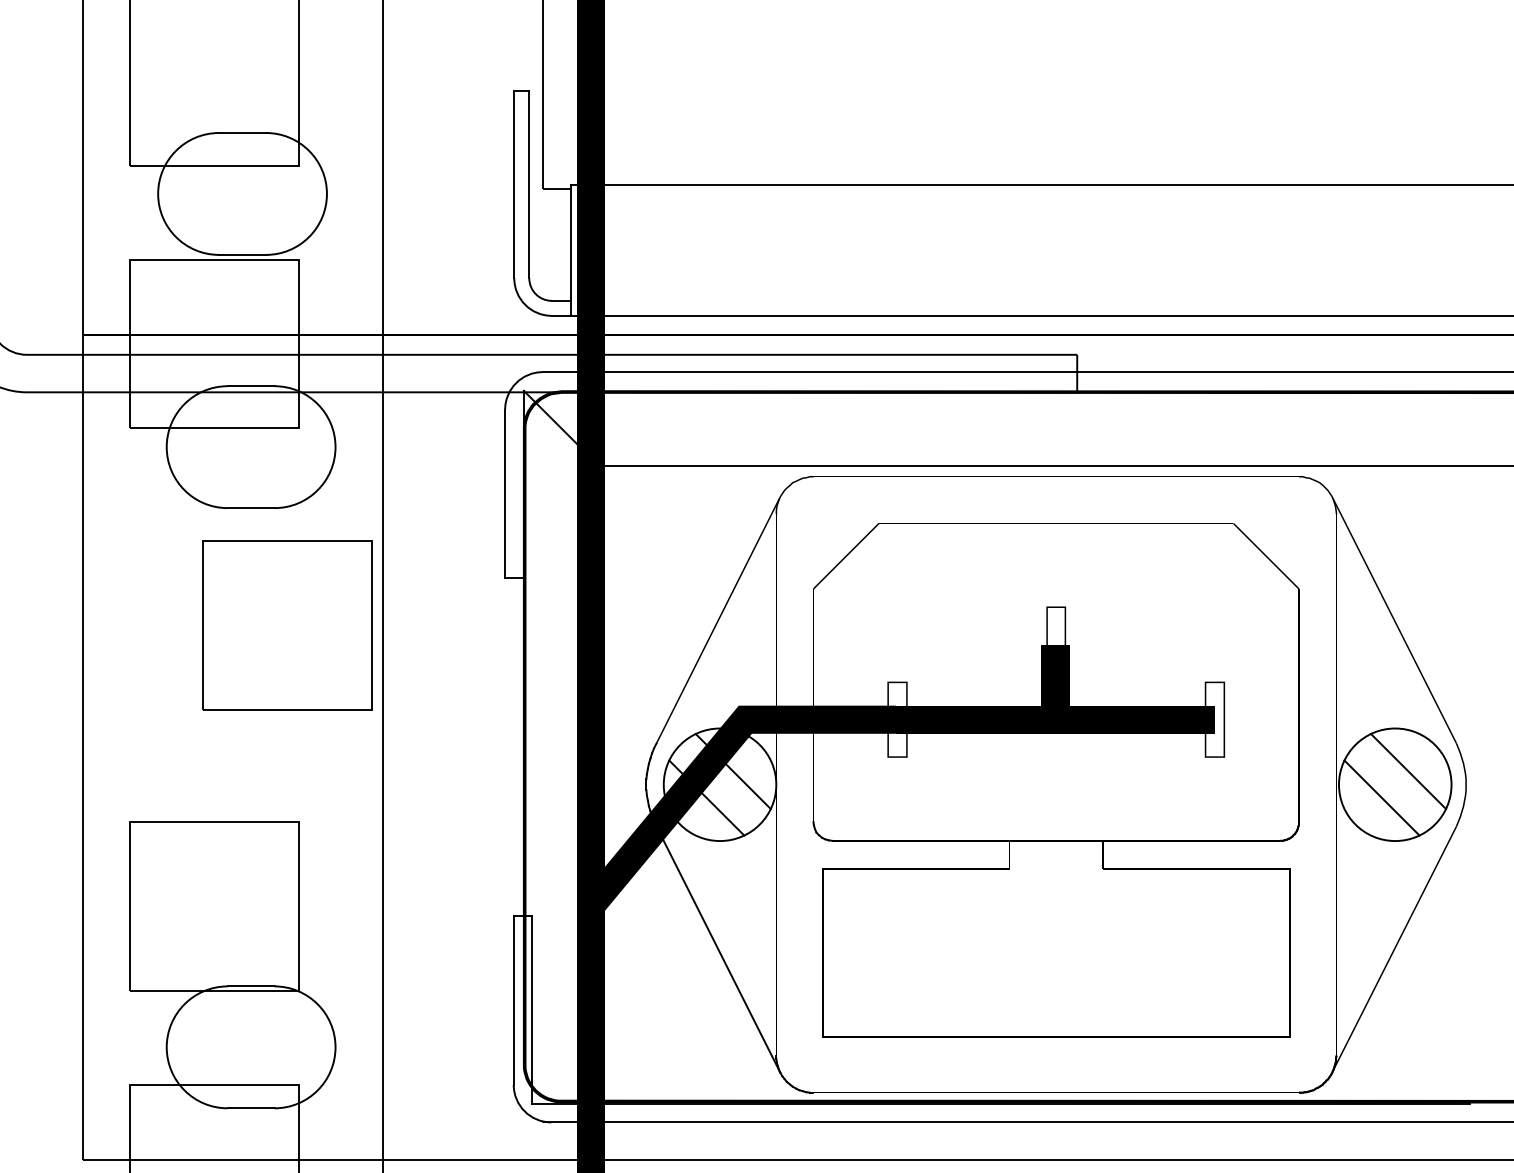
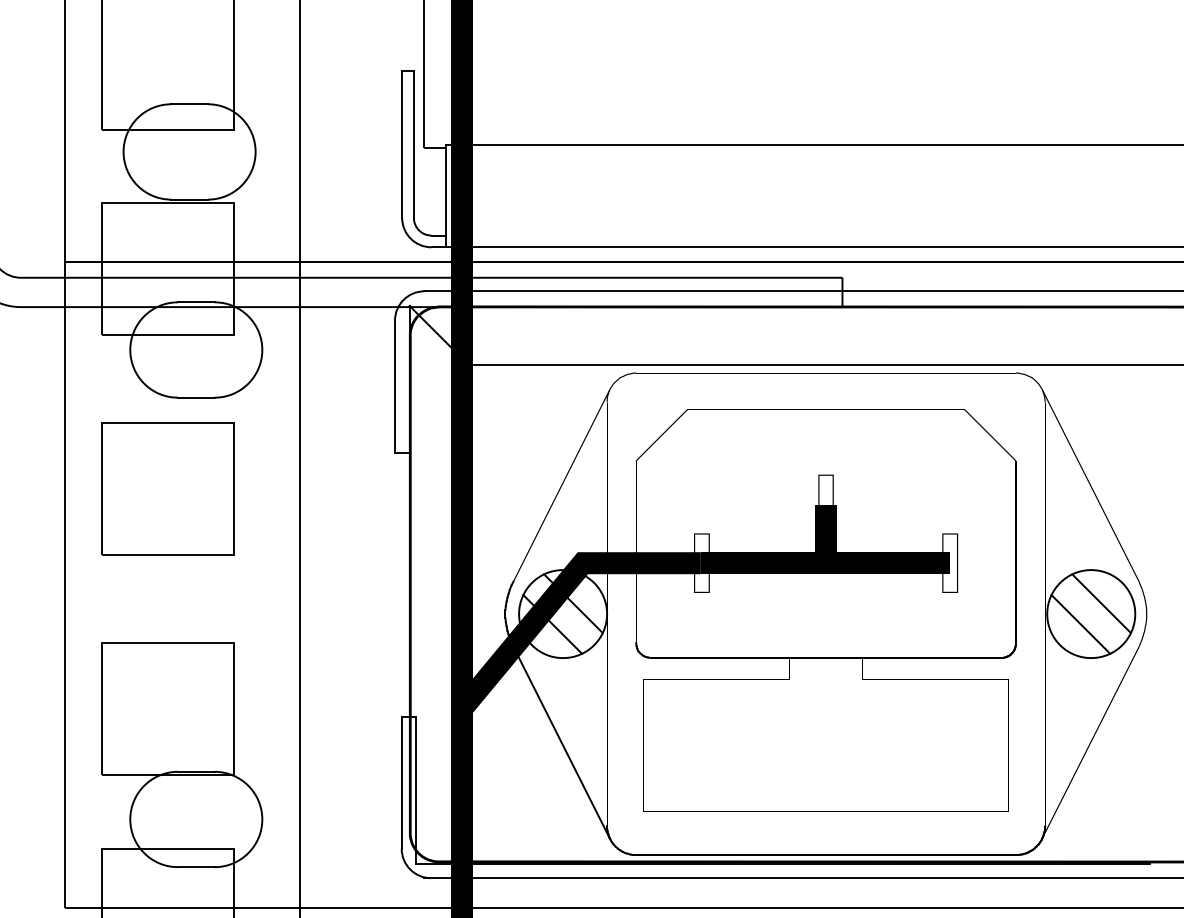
part: (287, 625) -> (167, 489), moved

